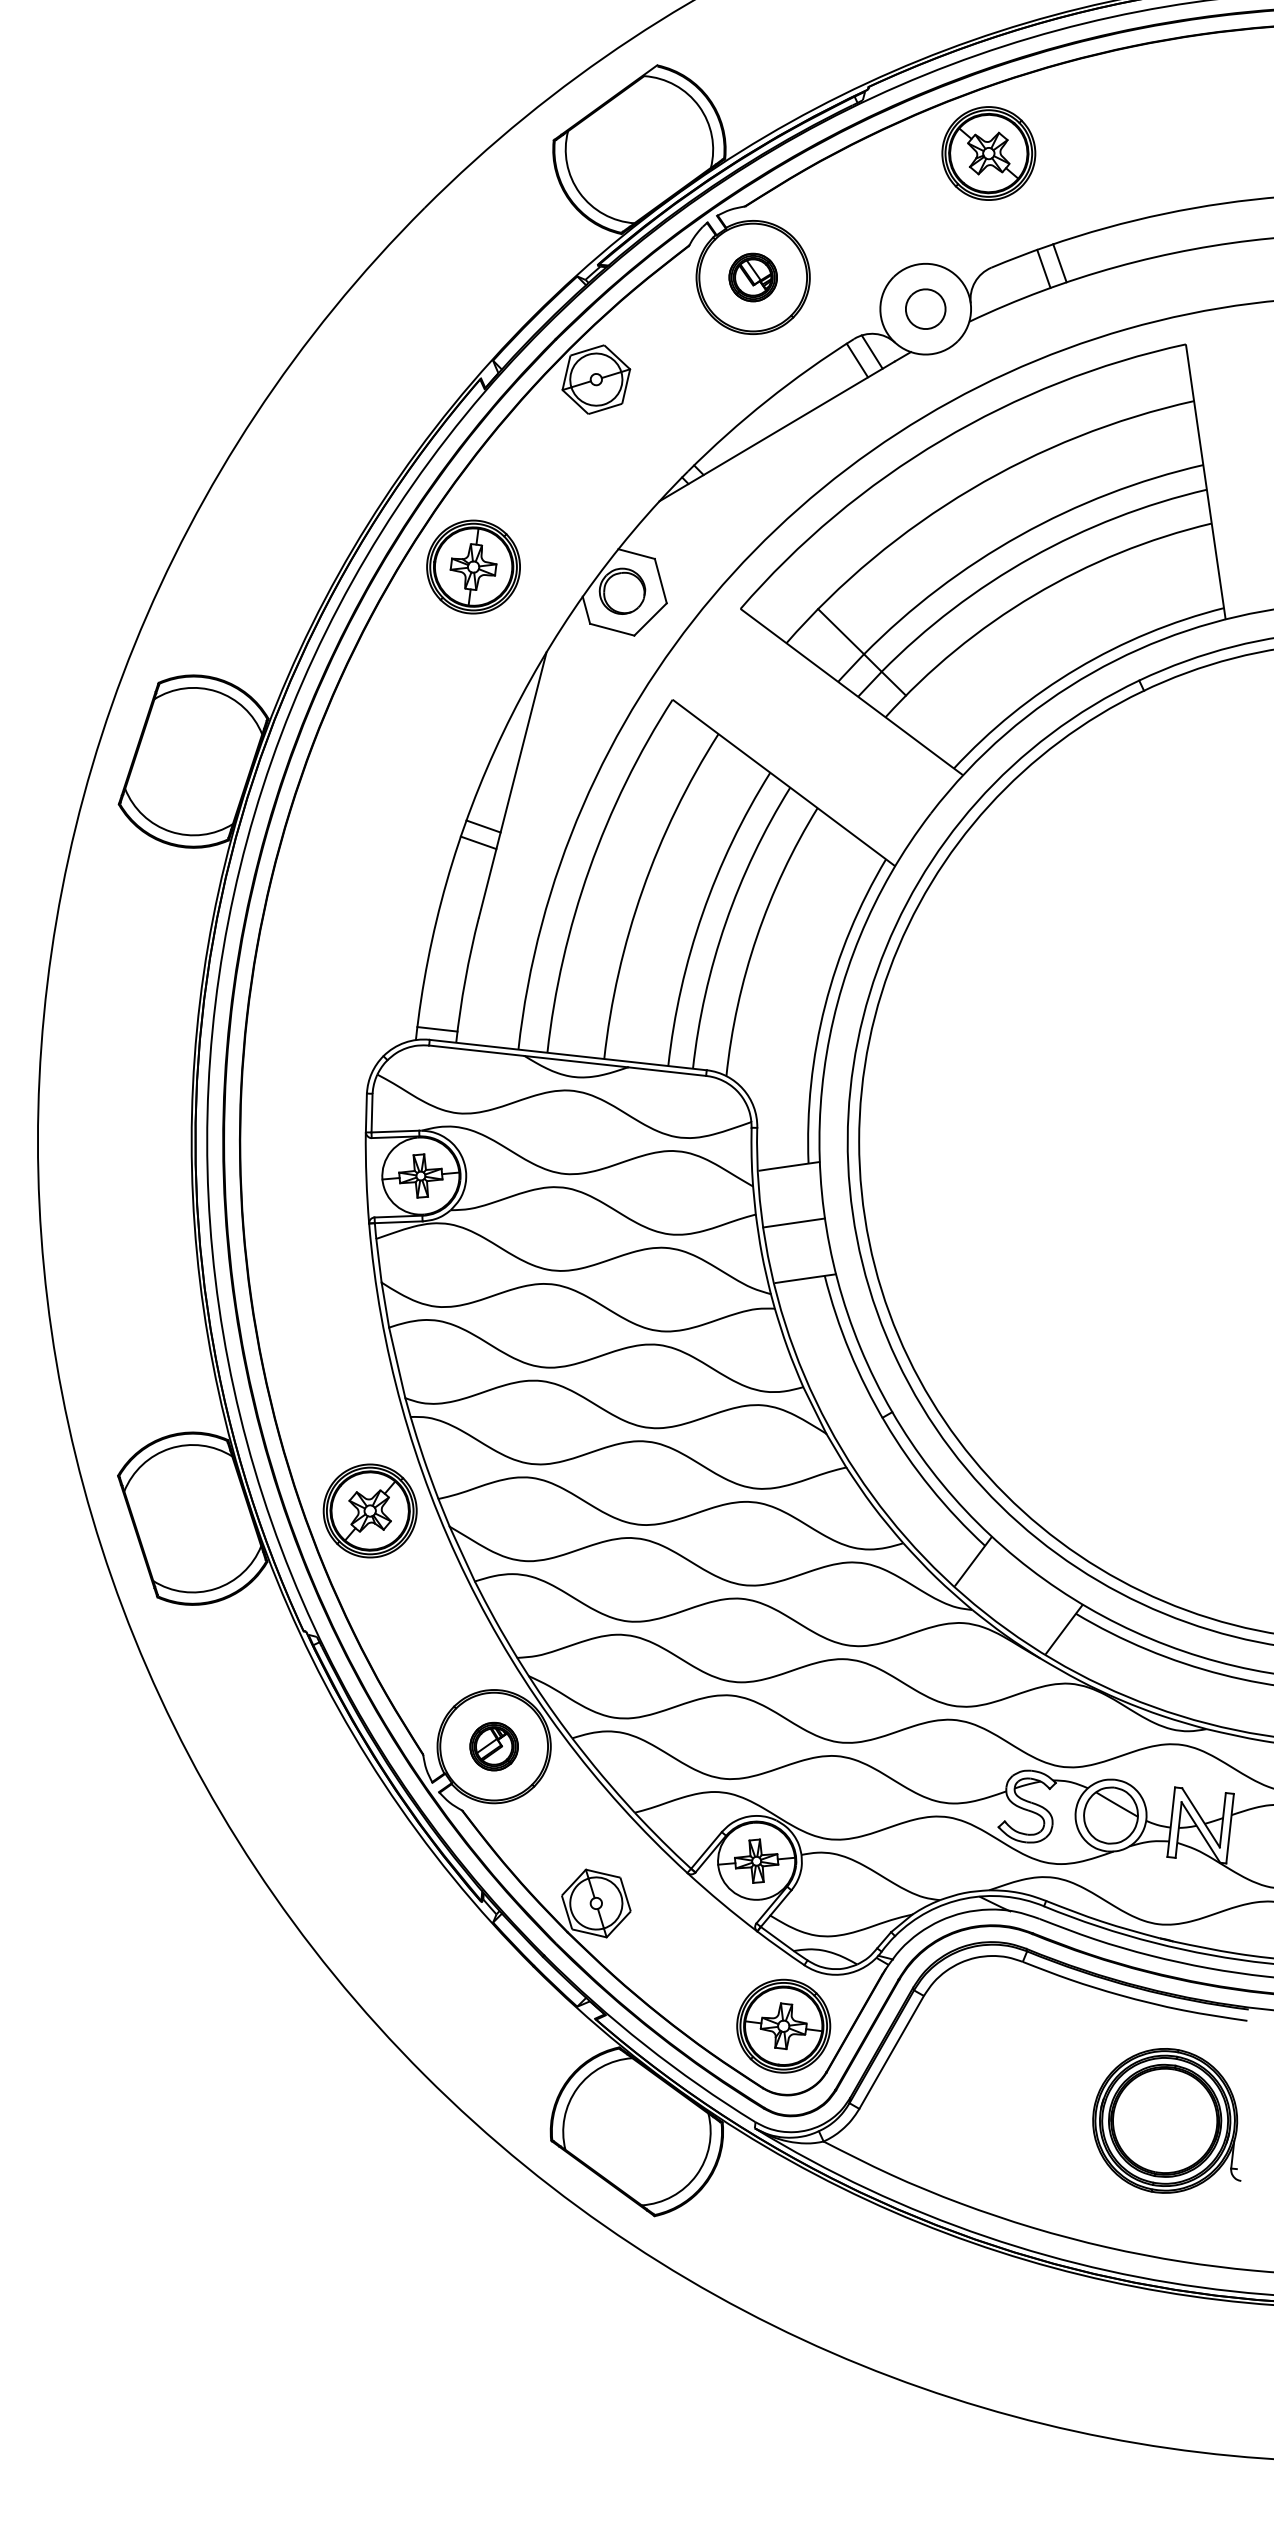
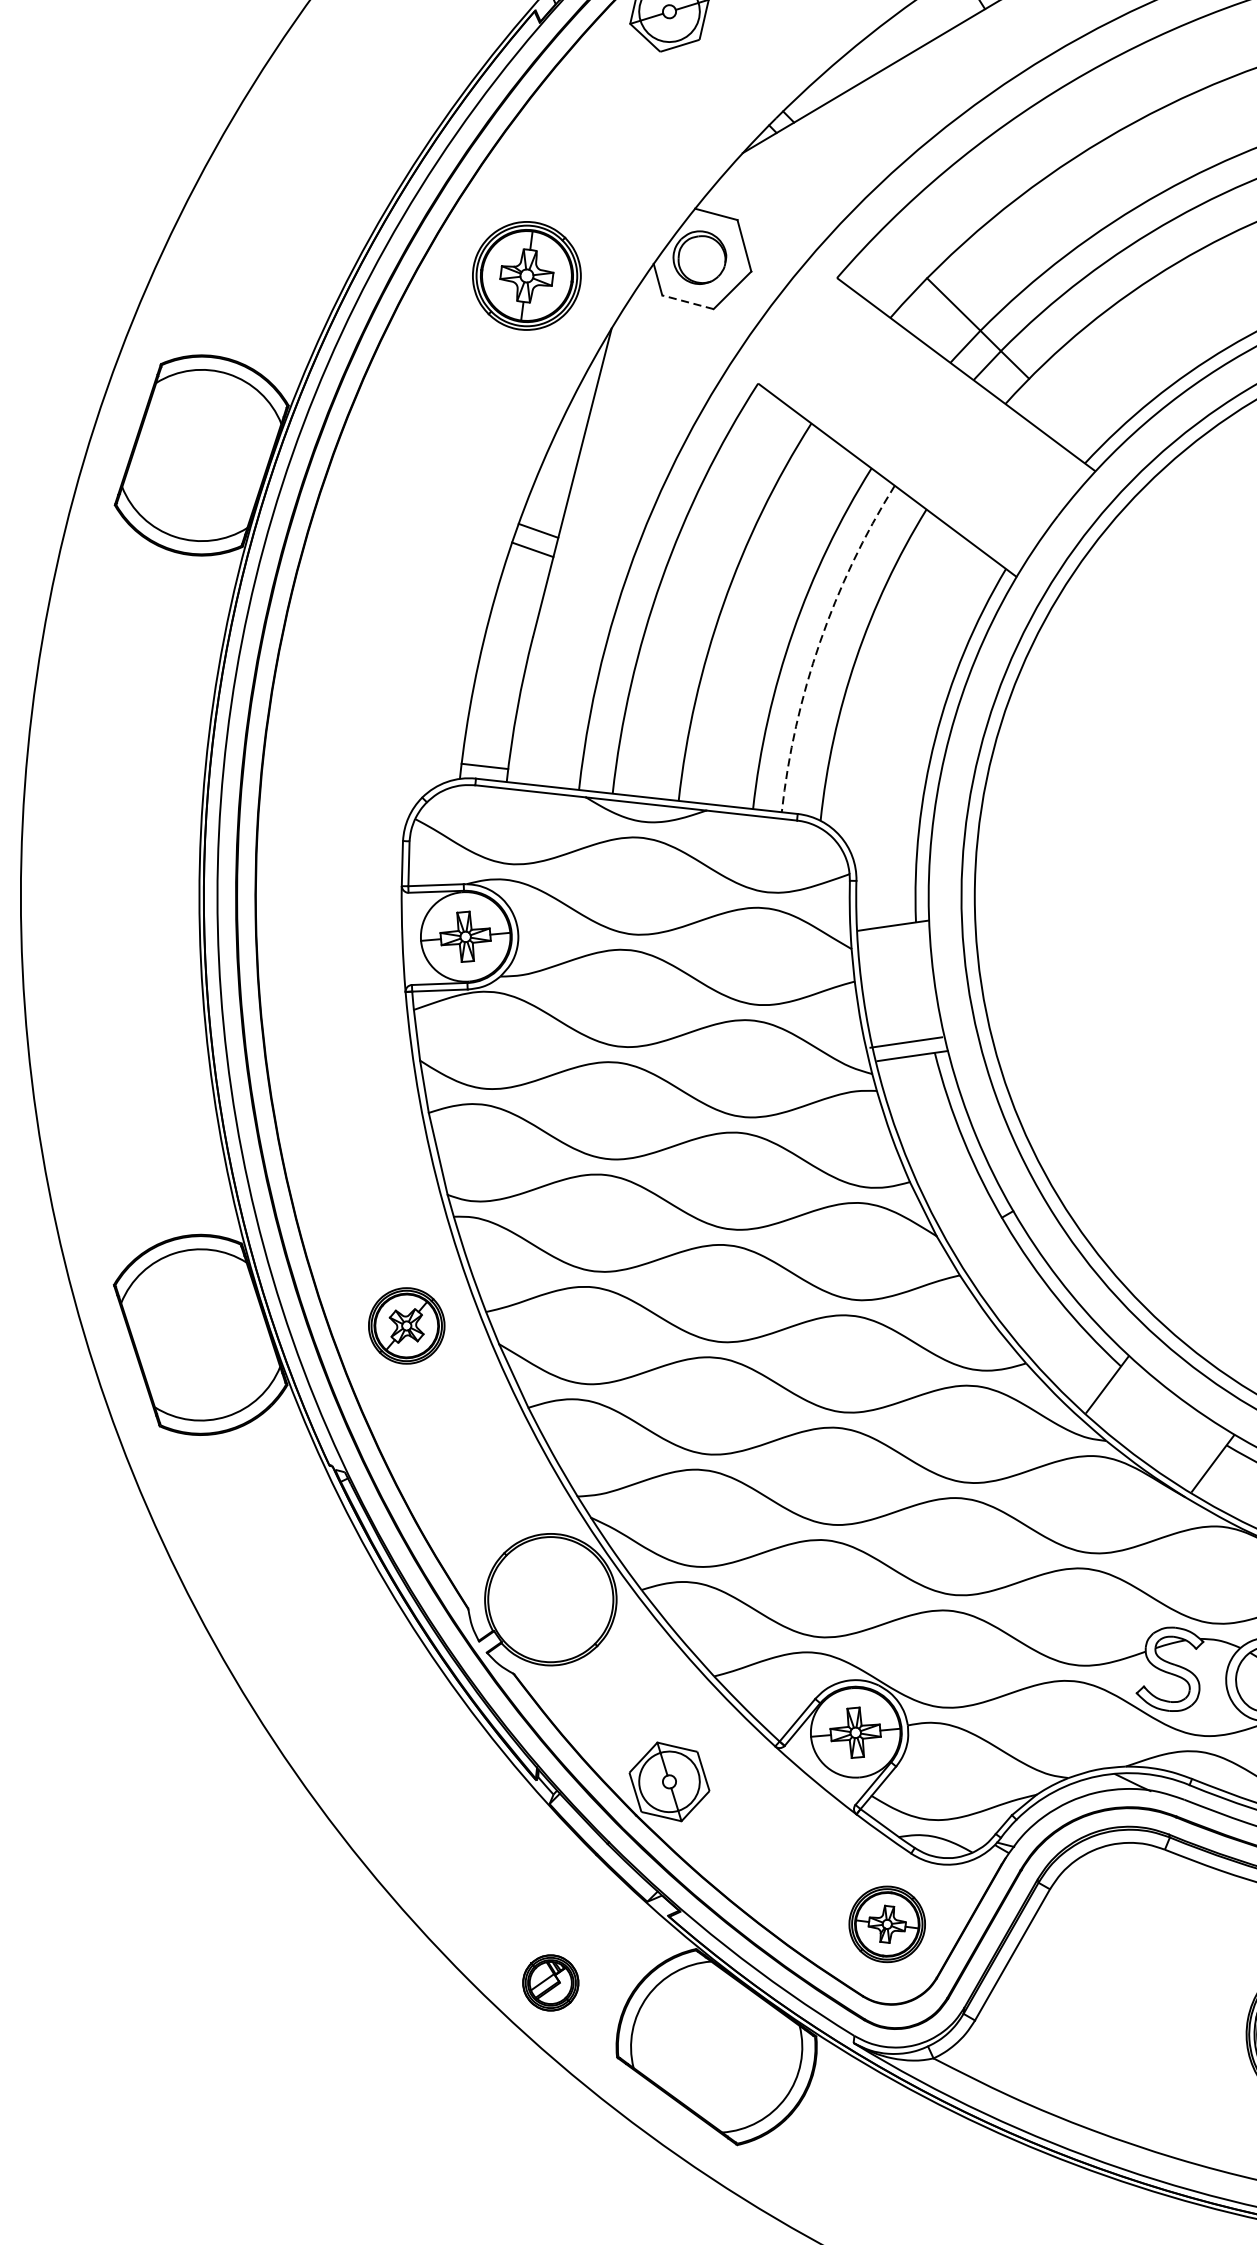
part: (473, 566) -> (526, 275), moved
line: (612, 629) -> (688, 302), solid -> dashed
arc: (725, 922) -> (819, 642), solid -> dashed
line: (794, 1222) -> (906, 1041), moved
part: (369, 1510) -> (406, 1325), size x0.7
part: (493, 1746) -> (550, 1982), moved
part: (783, 2025) -> (886, 1923), size x0.7

